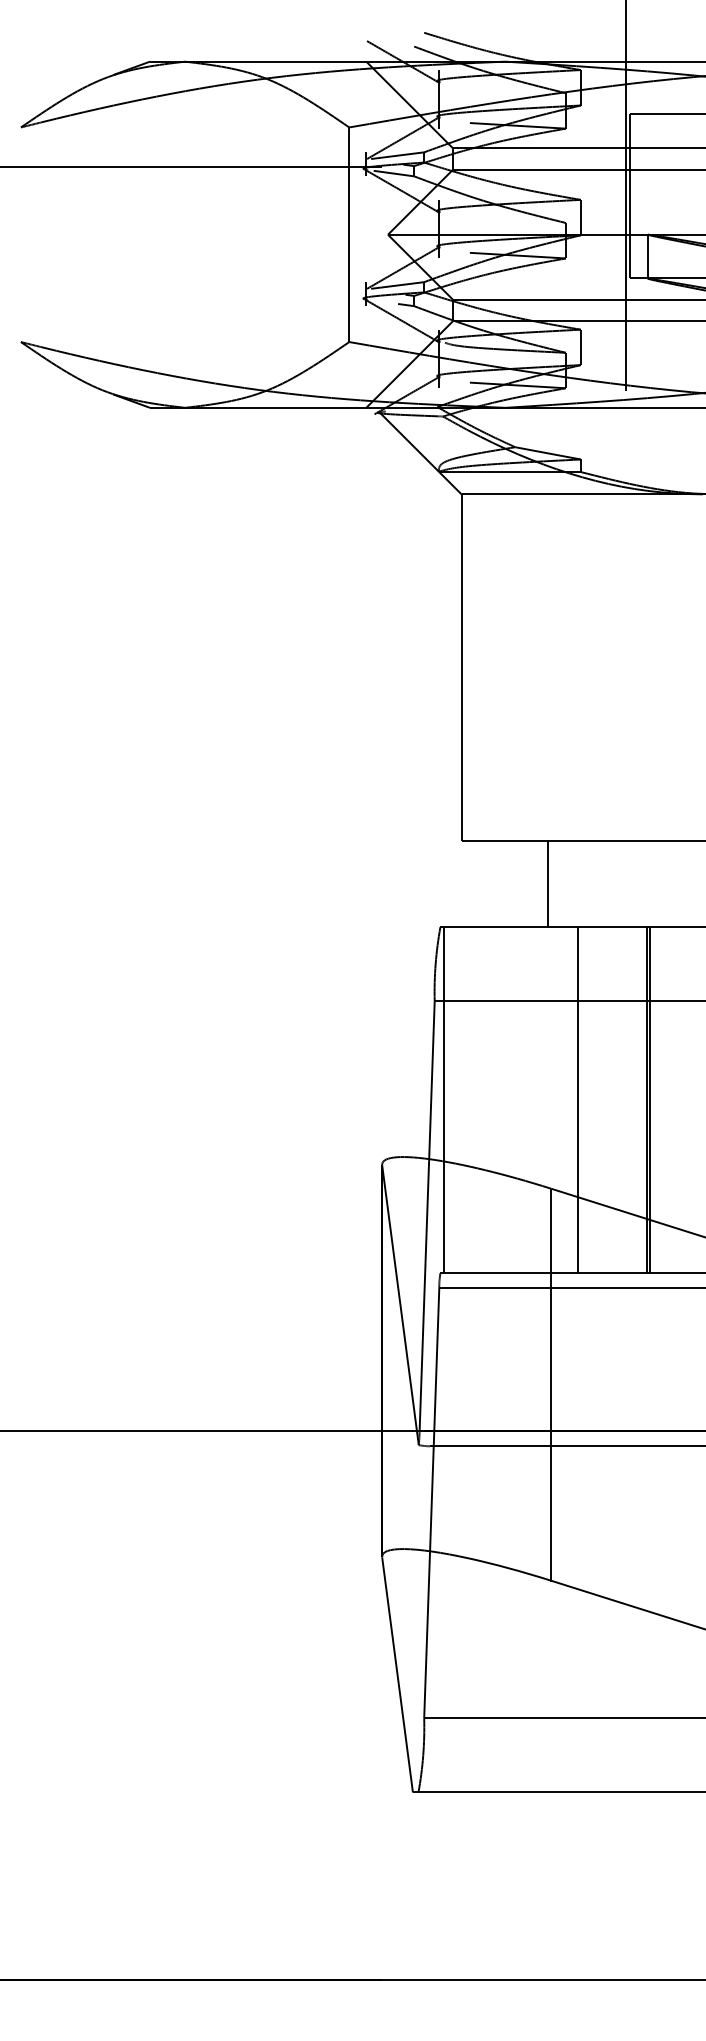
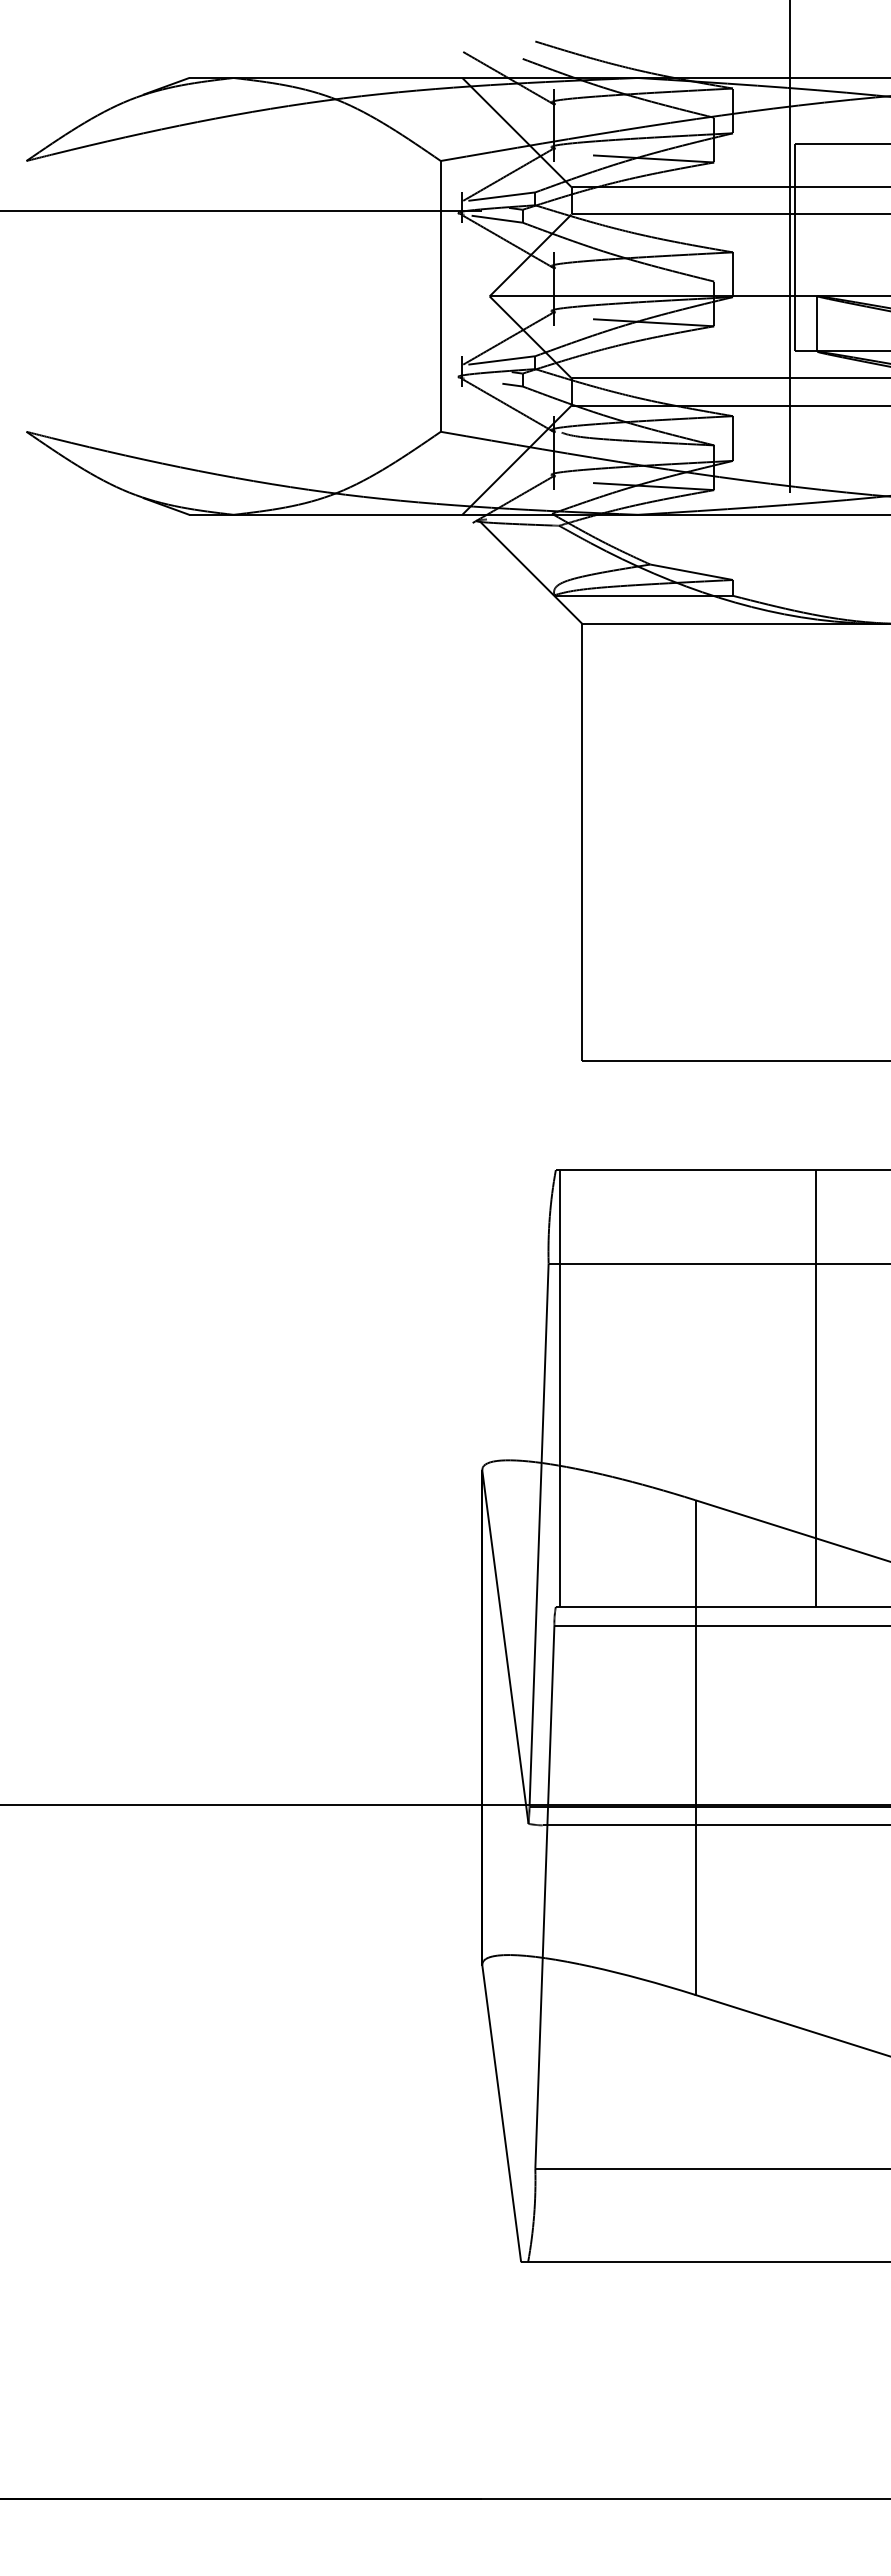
line: (547, 883) -> (691, 1115), removed
line: (578, 1100) -> (729, 1388), removed
line: (650, 1100) -> (820, 1388), removed

